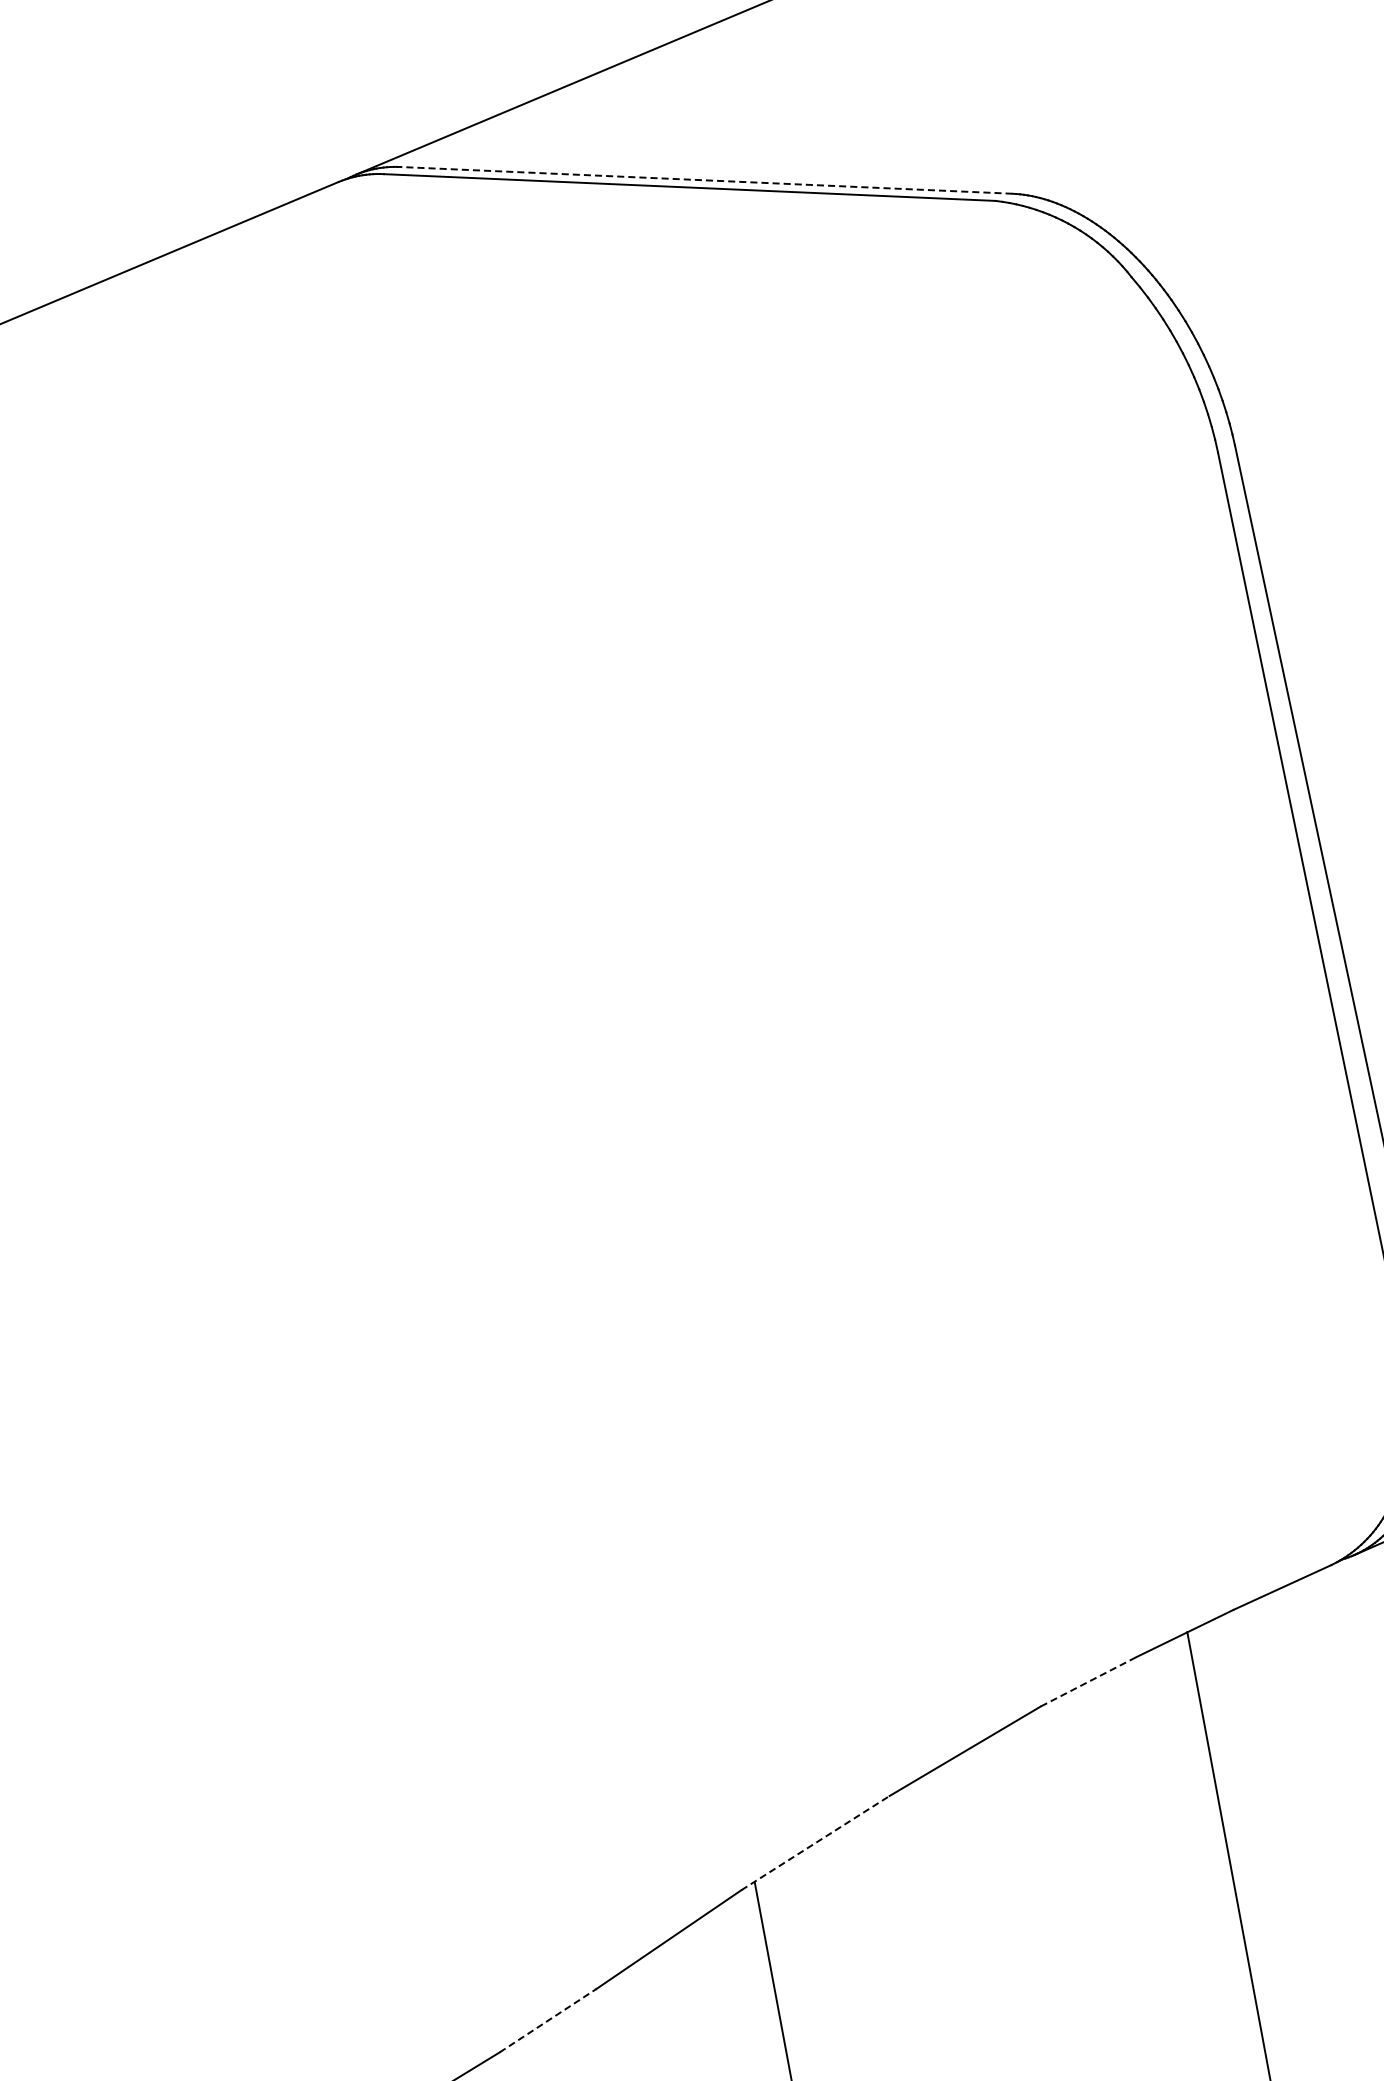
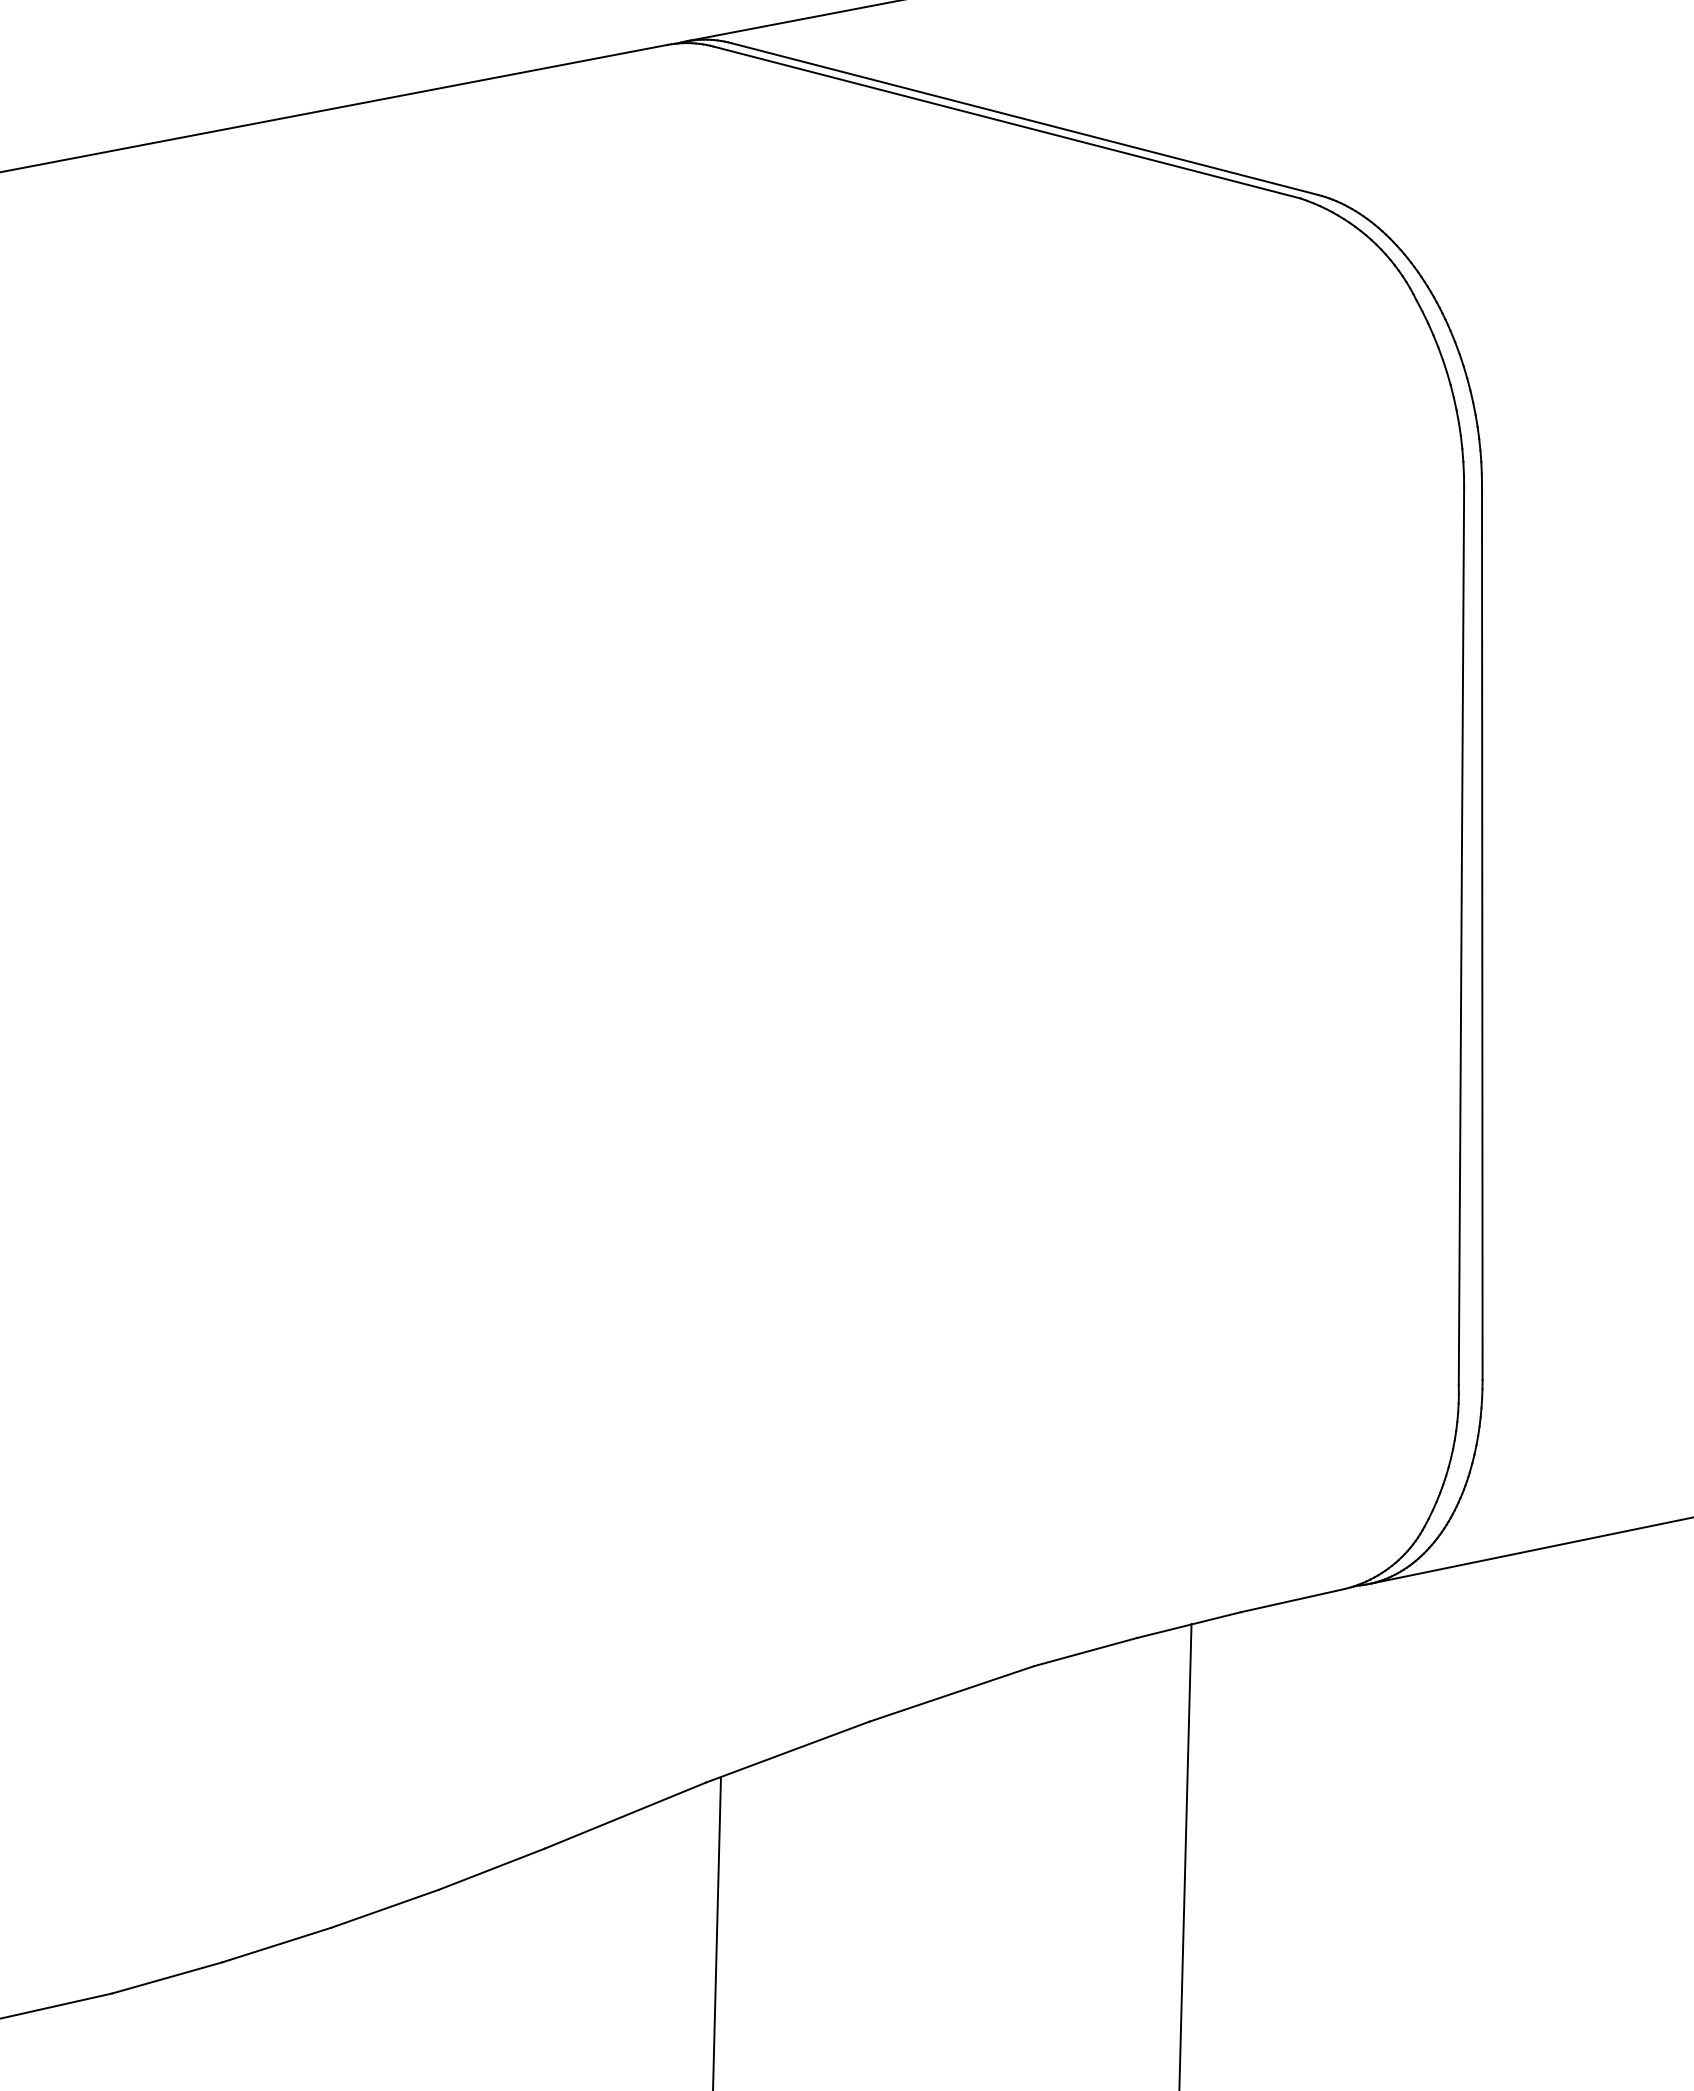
line: (706, 179) -> (1024, 118), dashed -> solid
line: (1089, 1681) -> (1086, 1651), dashed -> solid
line: (815, 1843) -> (787, 1752), dashed -> solid
line: (548, 2020) -> (492, 1868), dashed -> solid

